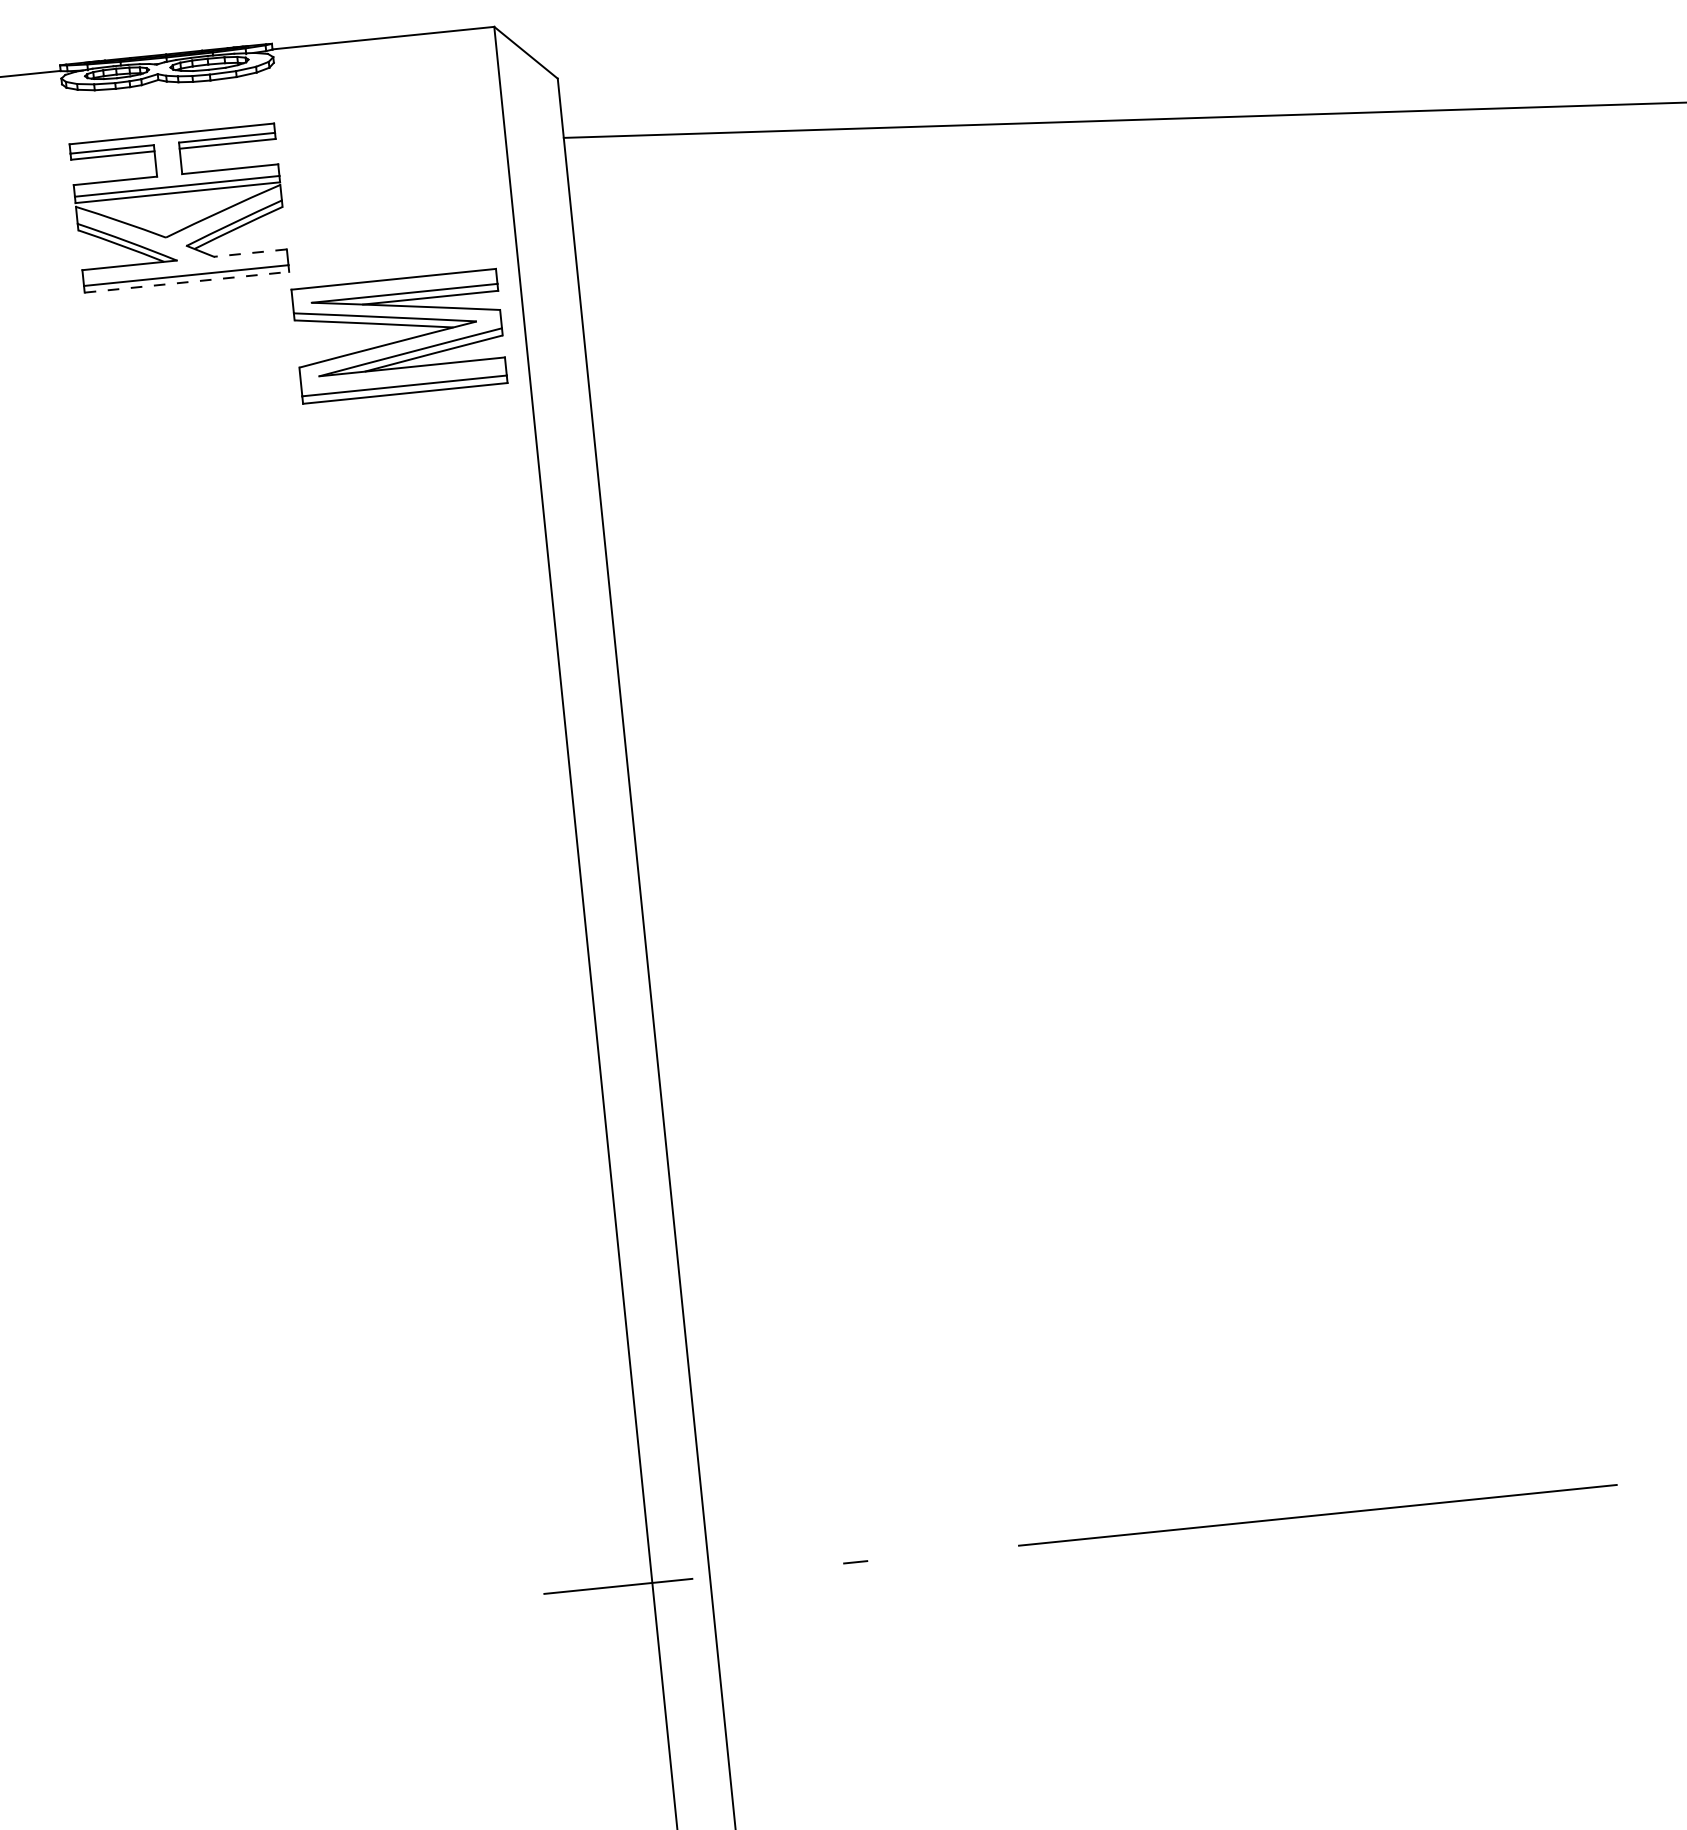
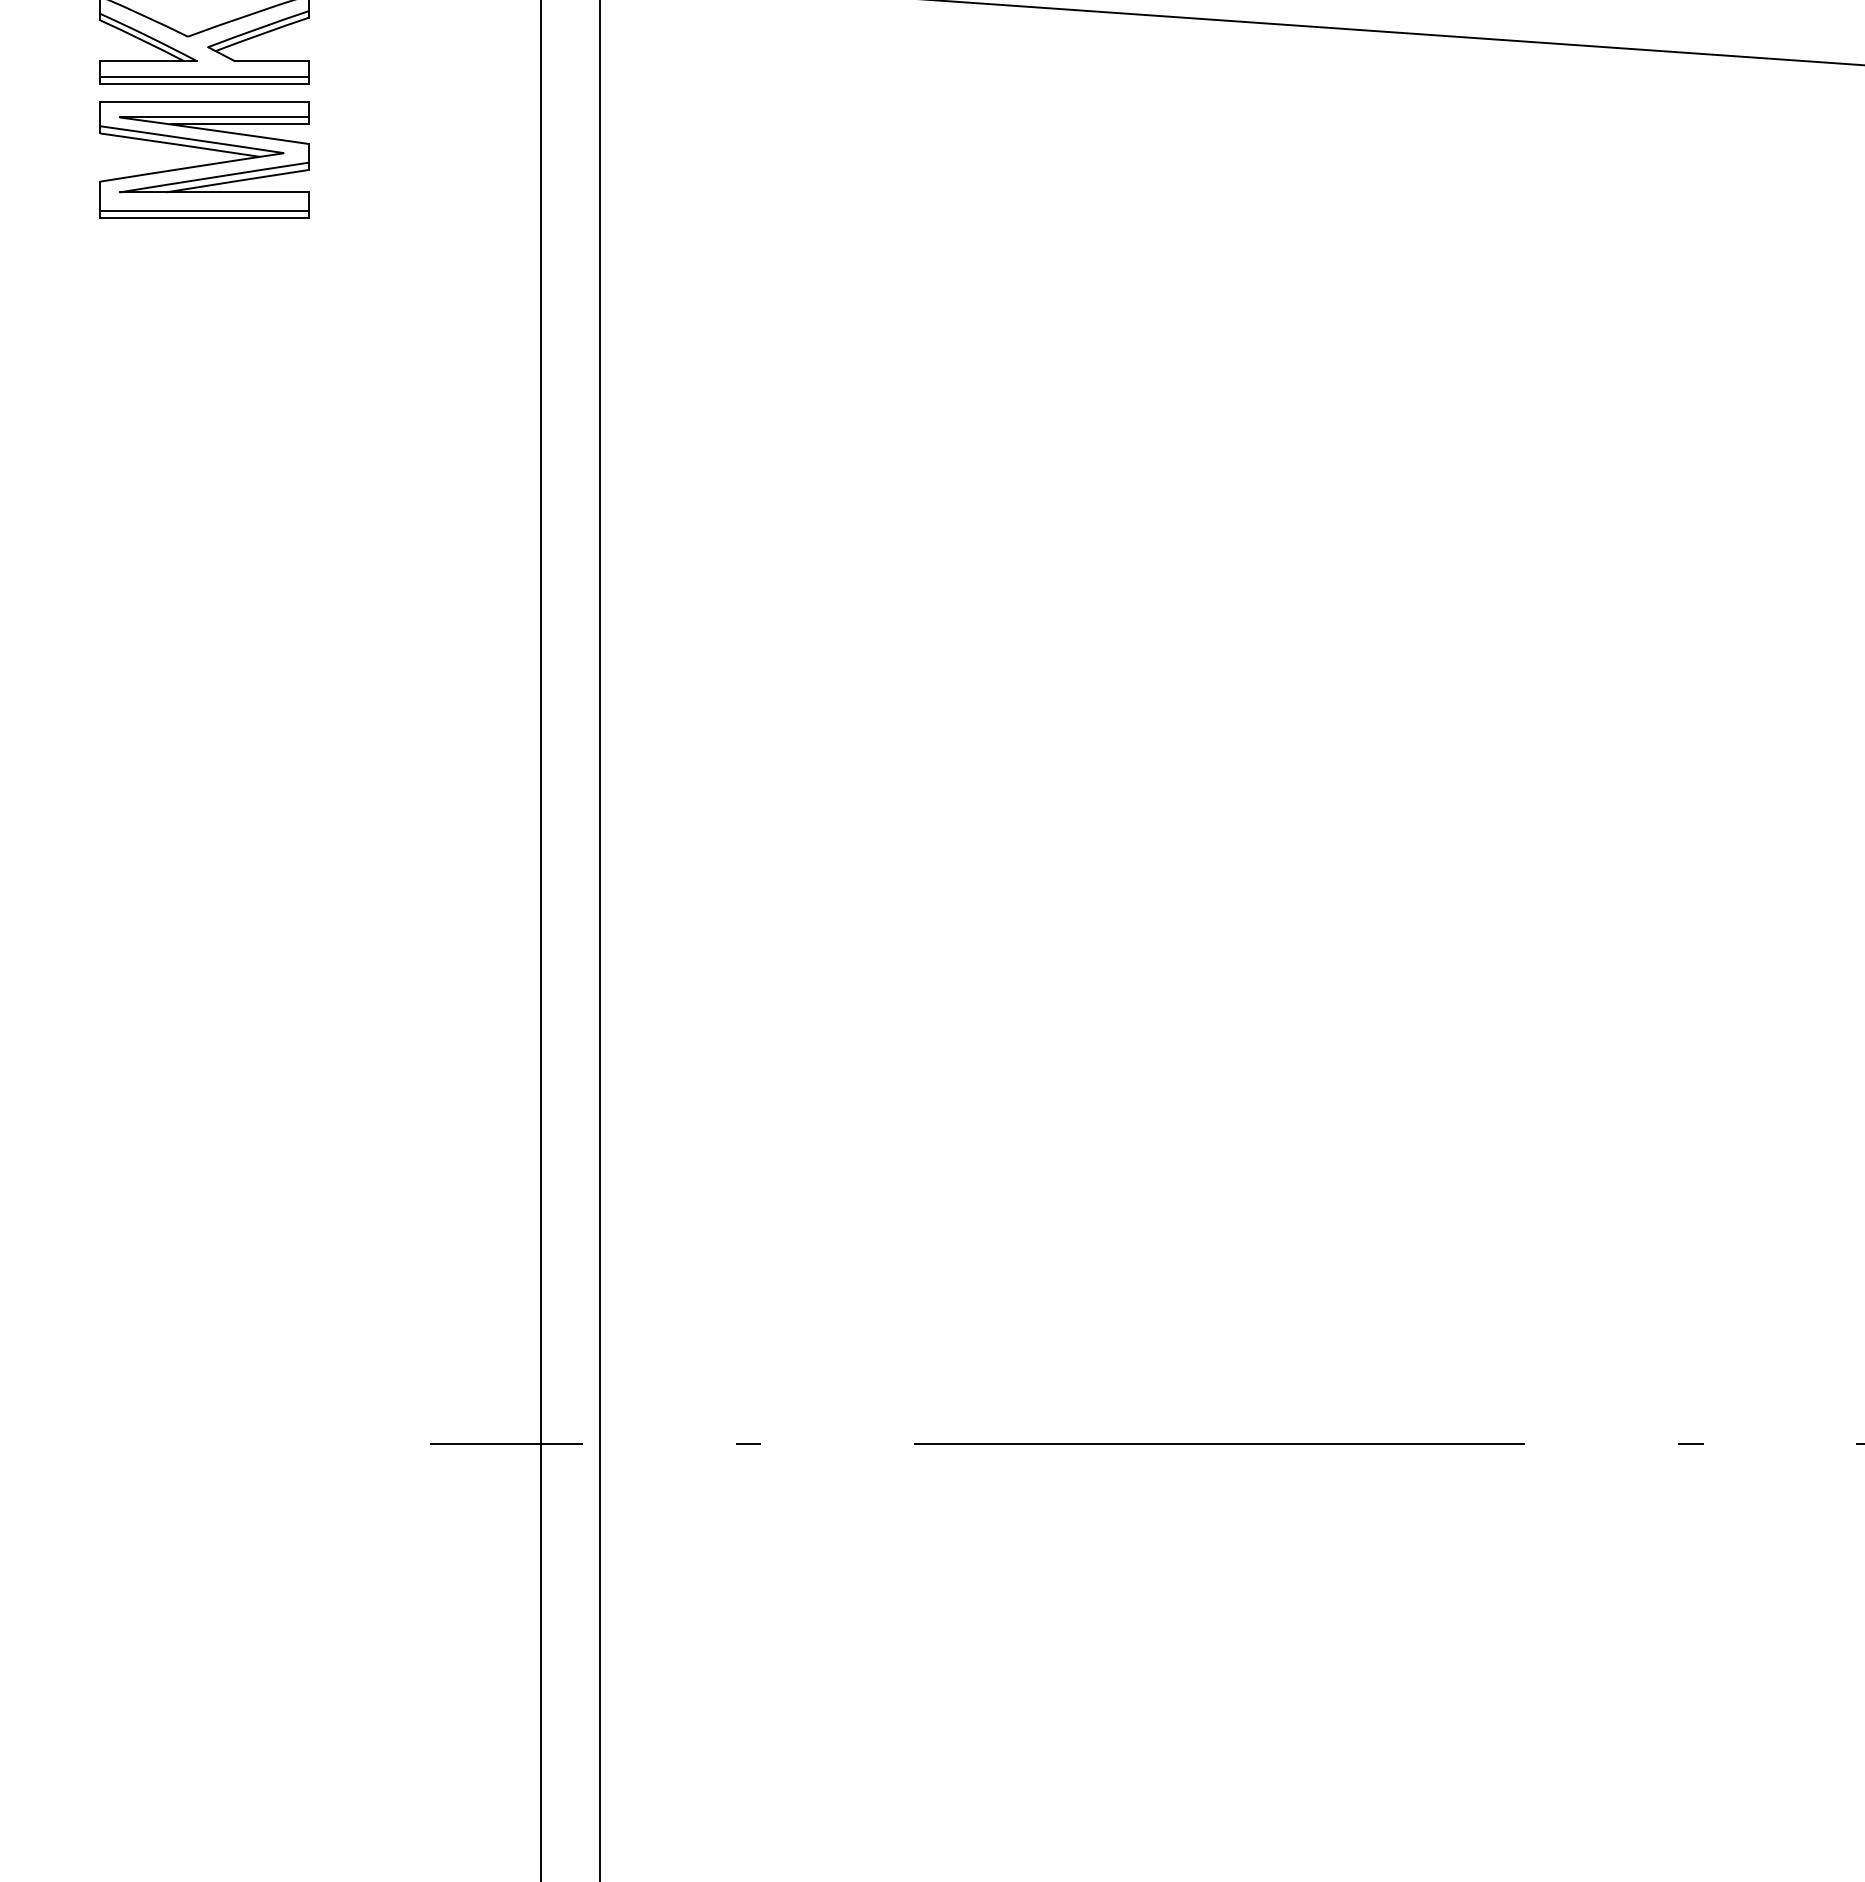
line: (250, 253) -> (271, 61), dashed -> solid
line: (187, 281) -> (205, 83), dashed -> solid
part: (399, 335) -> (204, 159), moved

